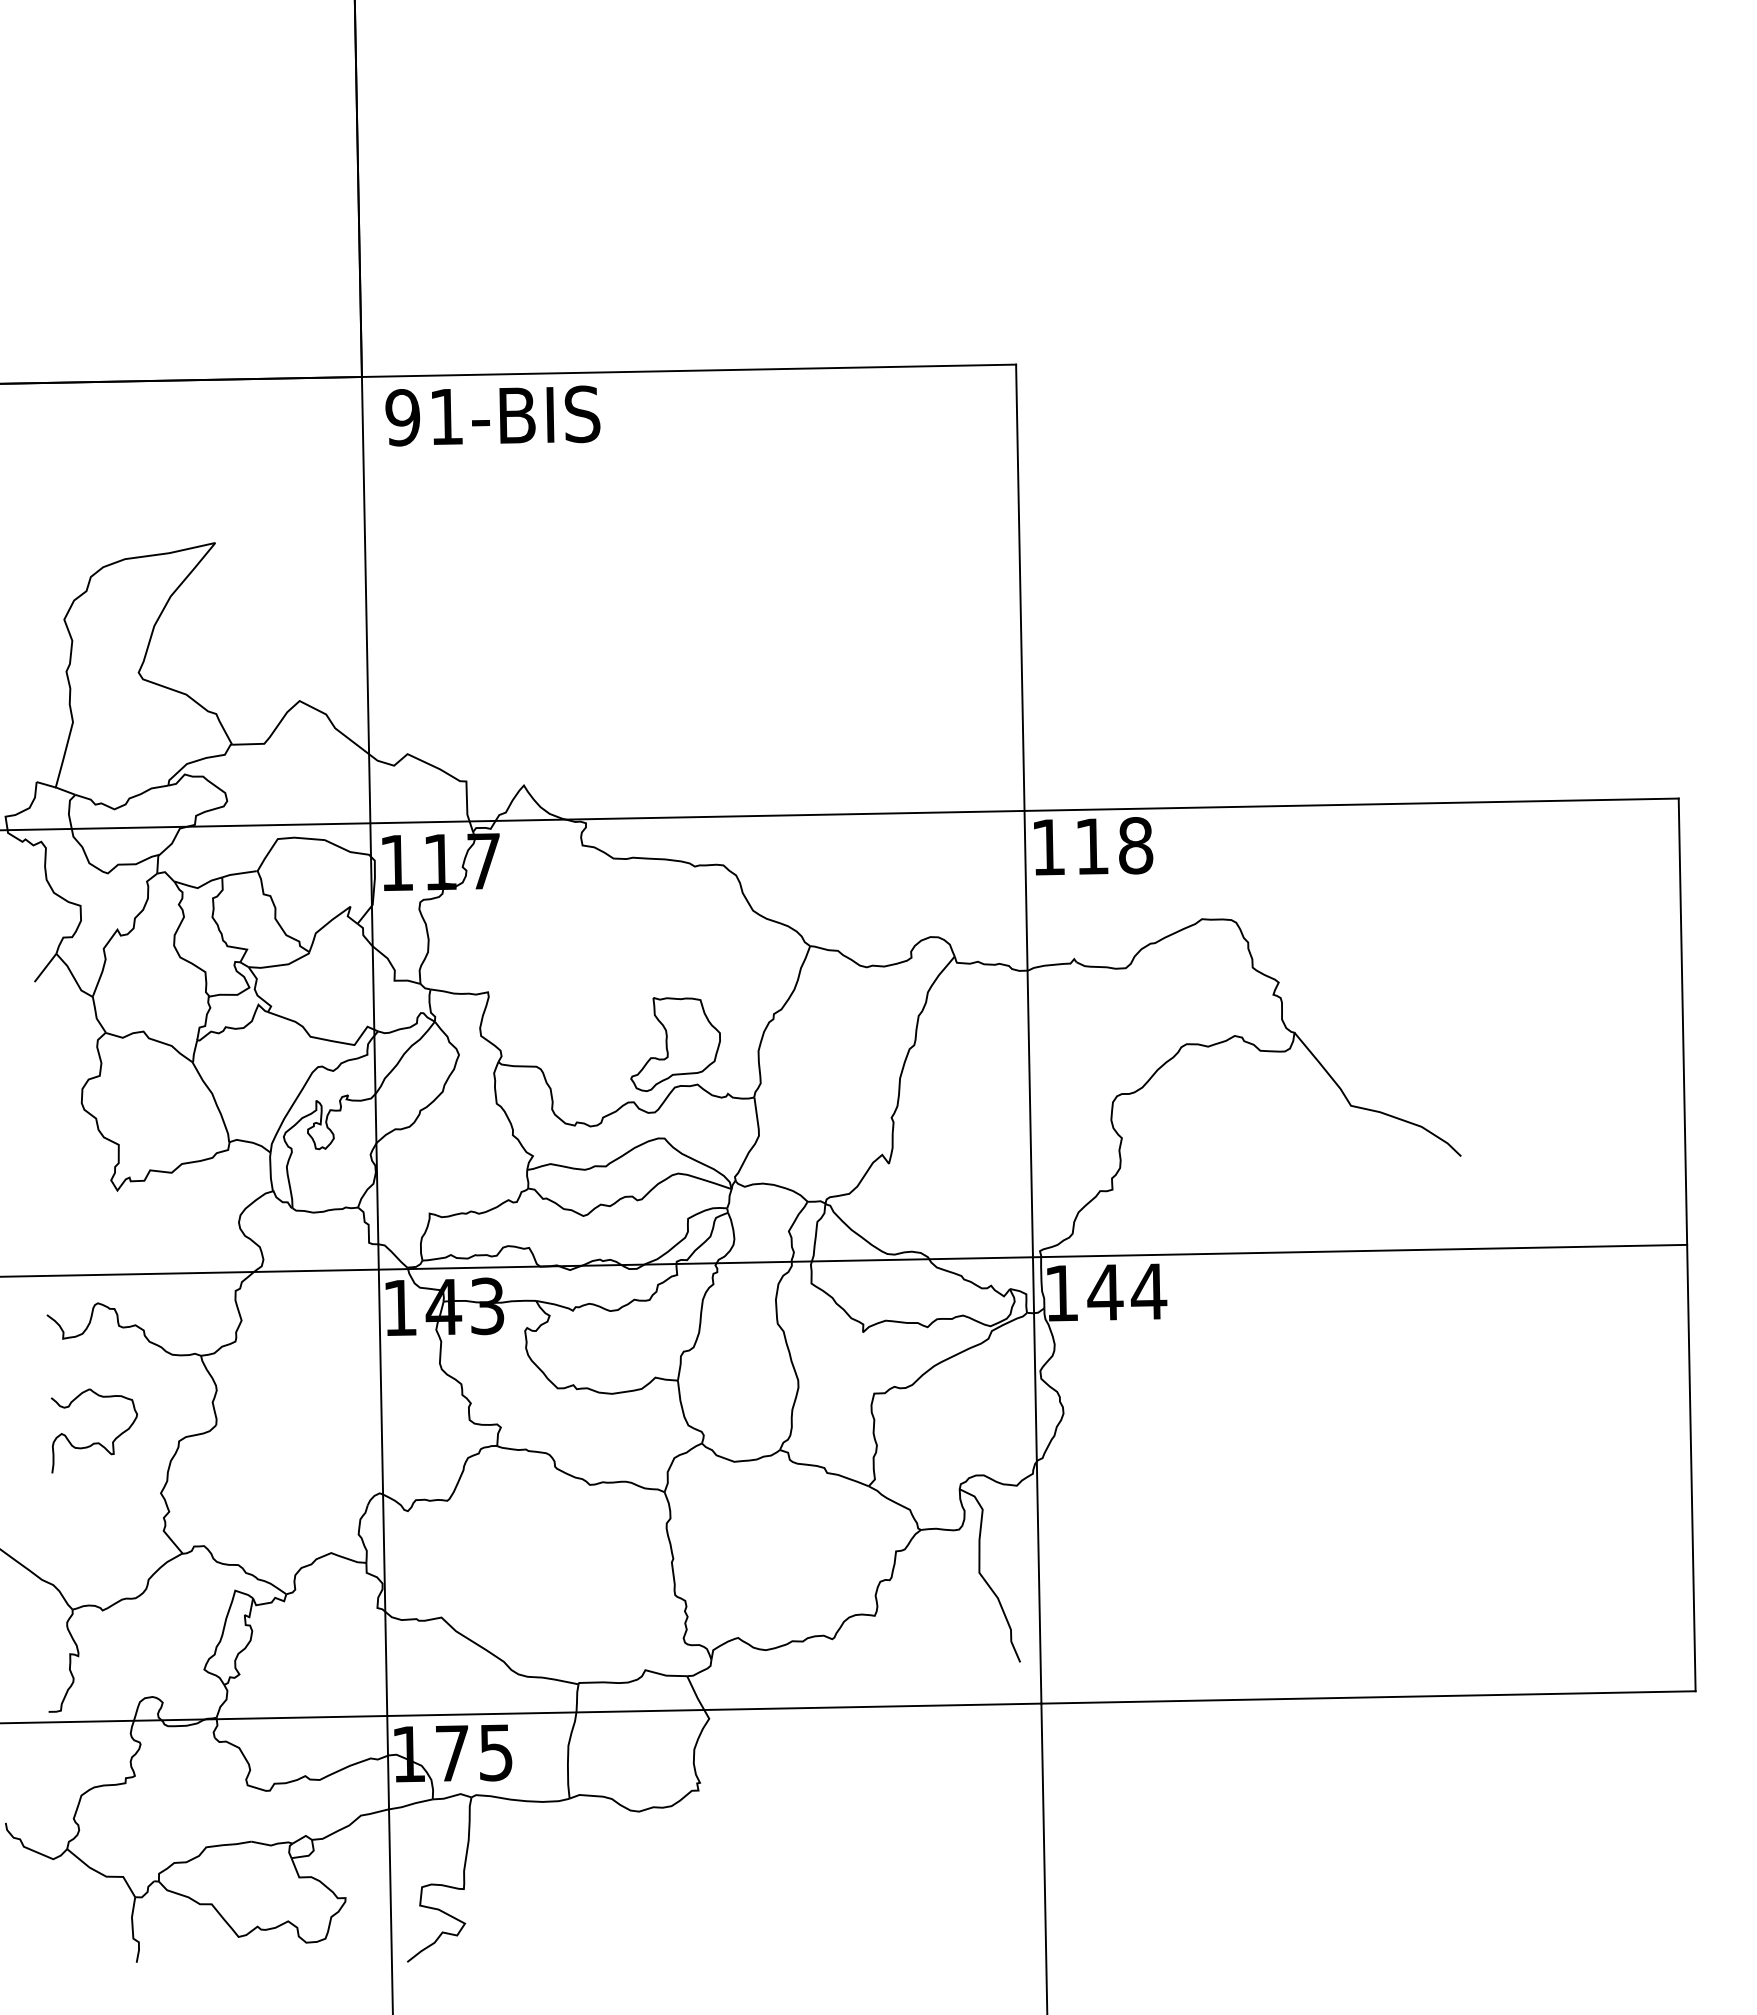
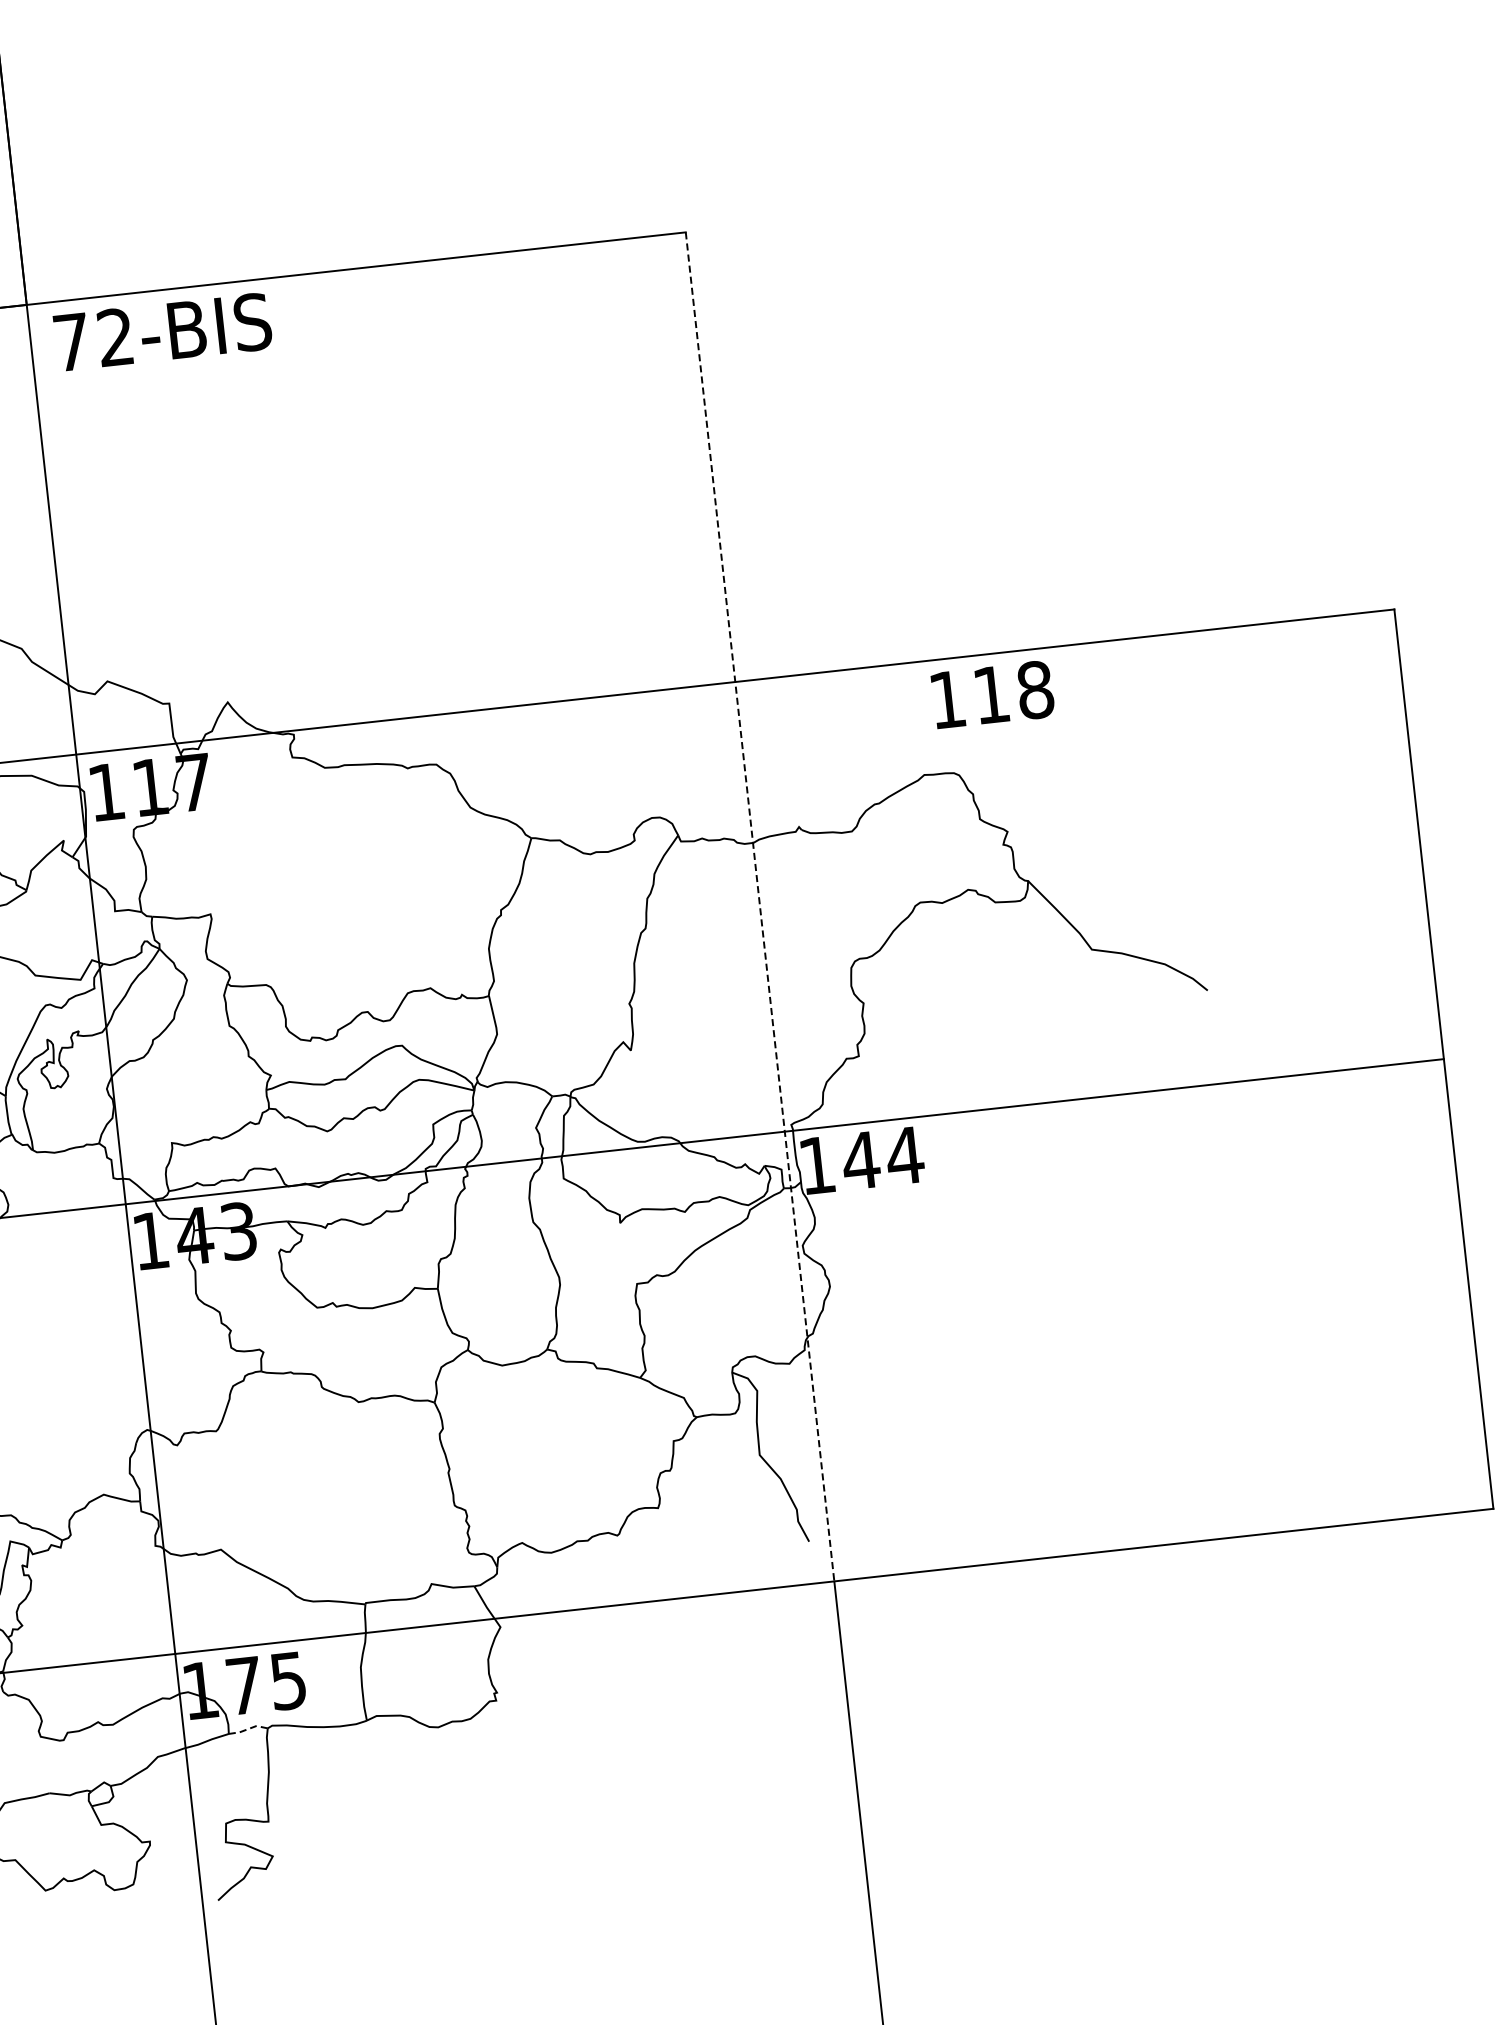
text: (423, 417) -> (92, 340), 91-BIS -> 72-BIS
text: (1093, 846) -> (992, 694), moved
line: (1028, 1034) -> (759, 907), solid -> dashed
part: (675, 1044) -> (404, 949), removed
line: (452, 1796) -> (248, 1729), solid -> dashed

